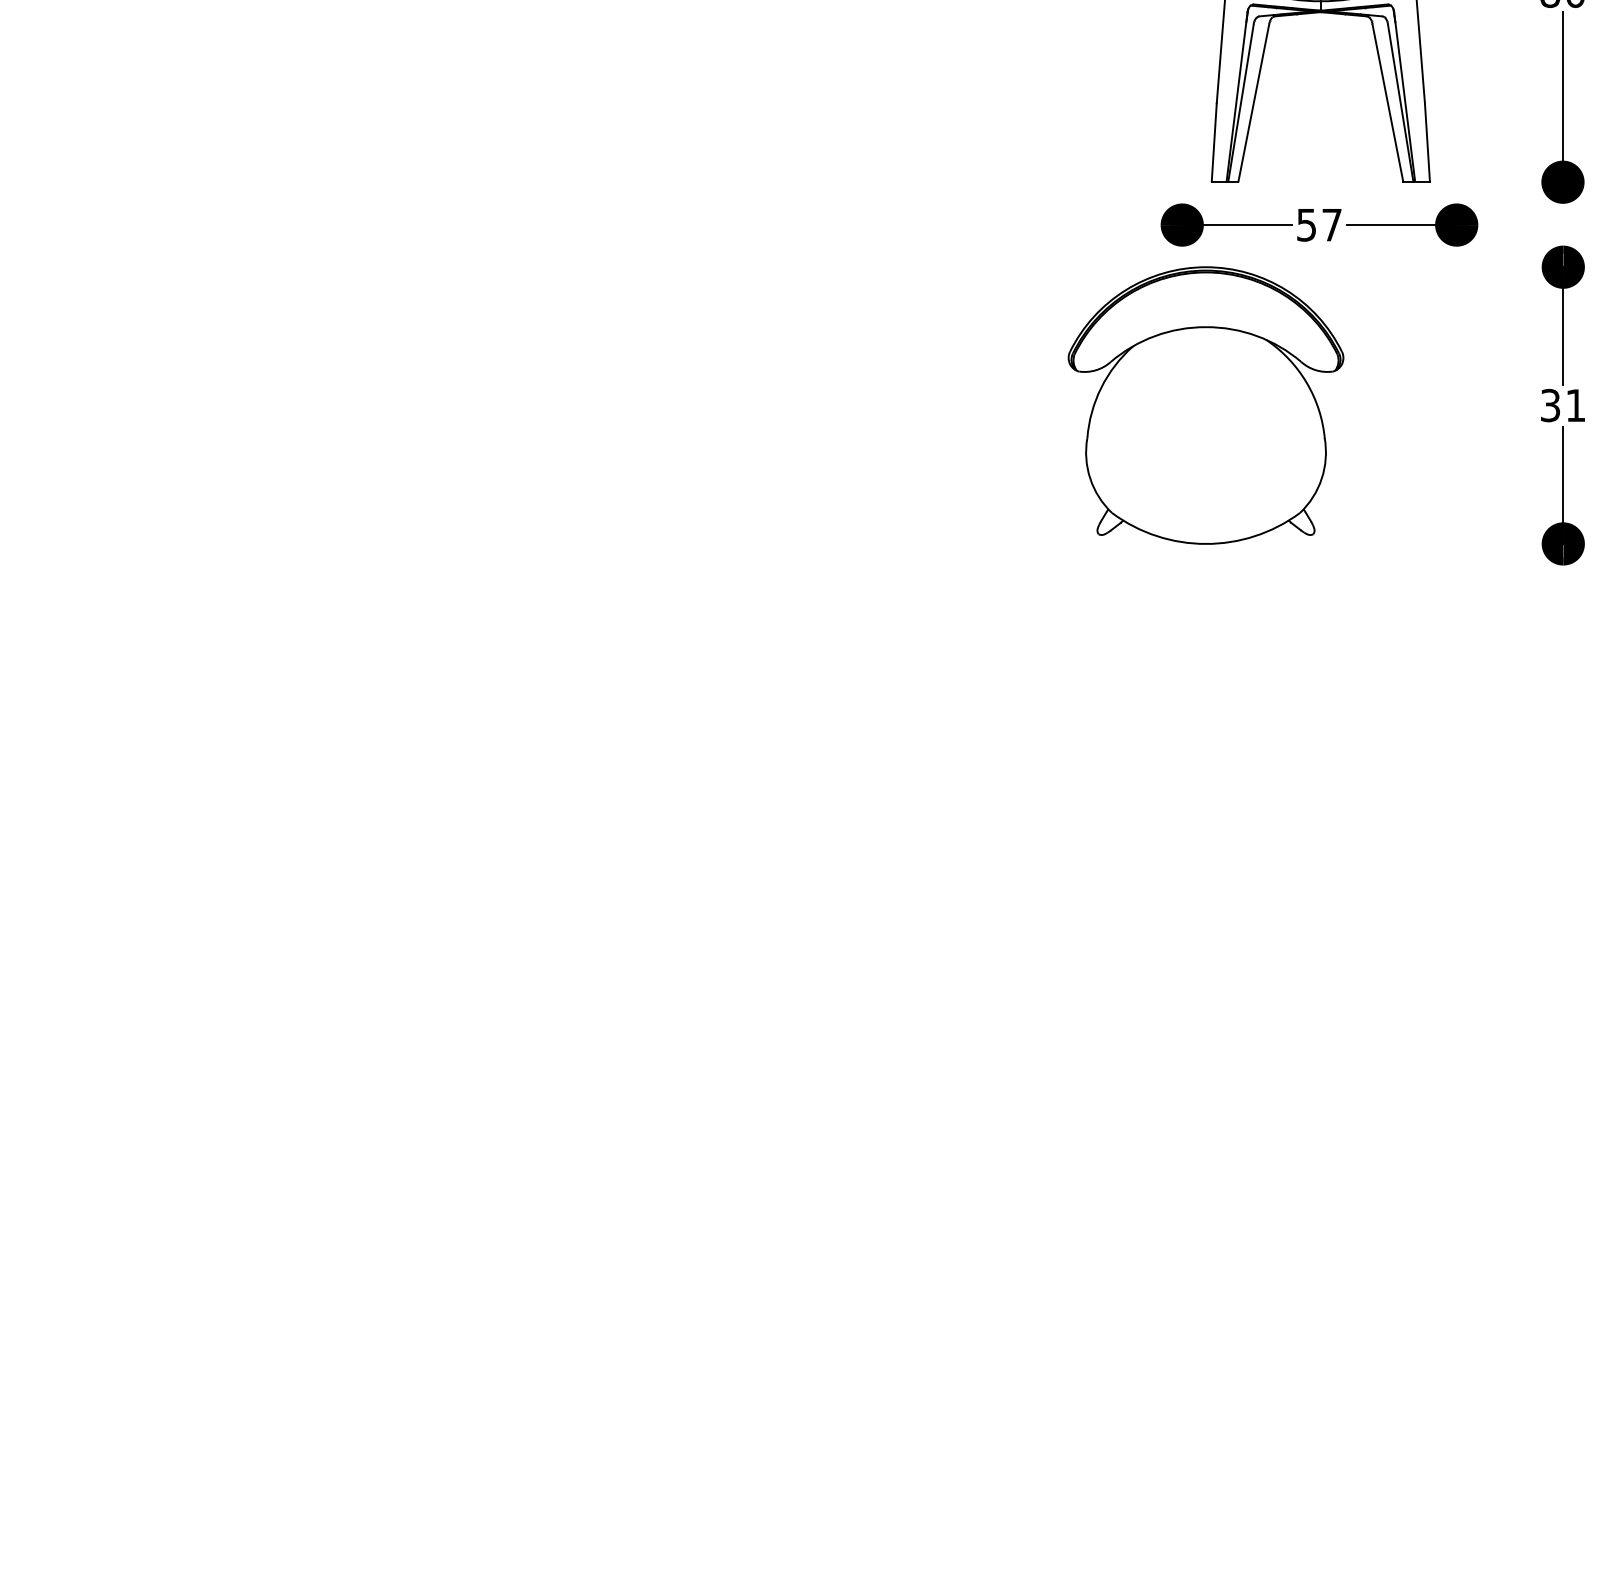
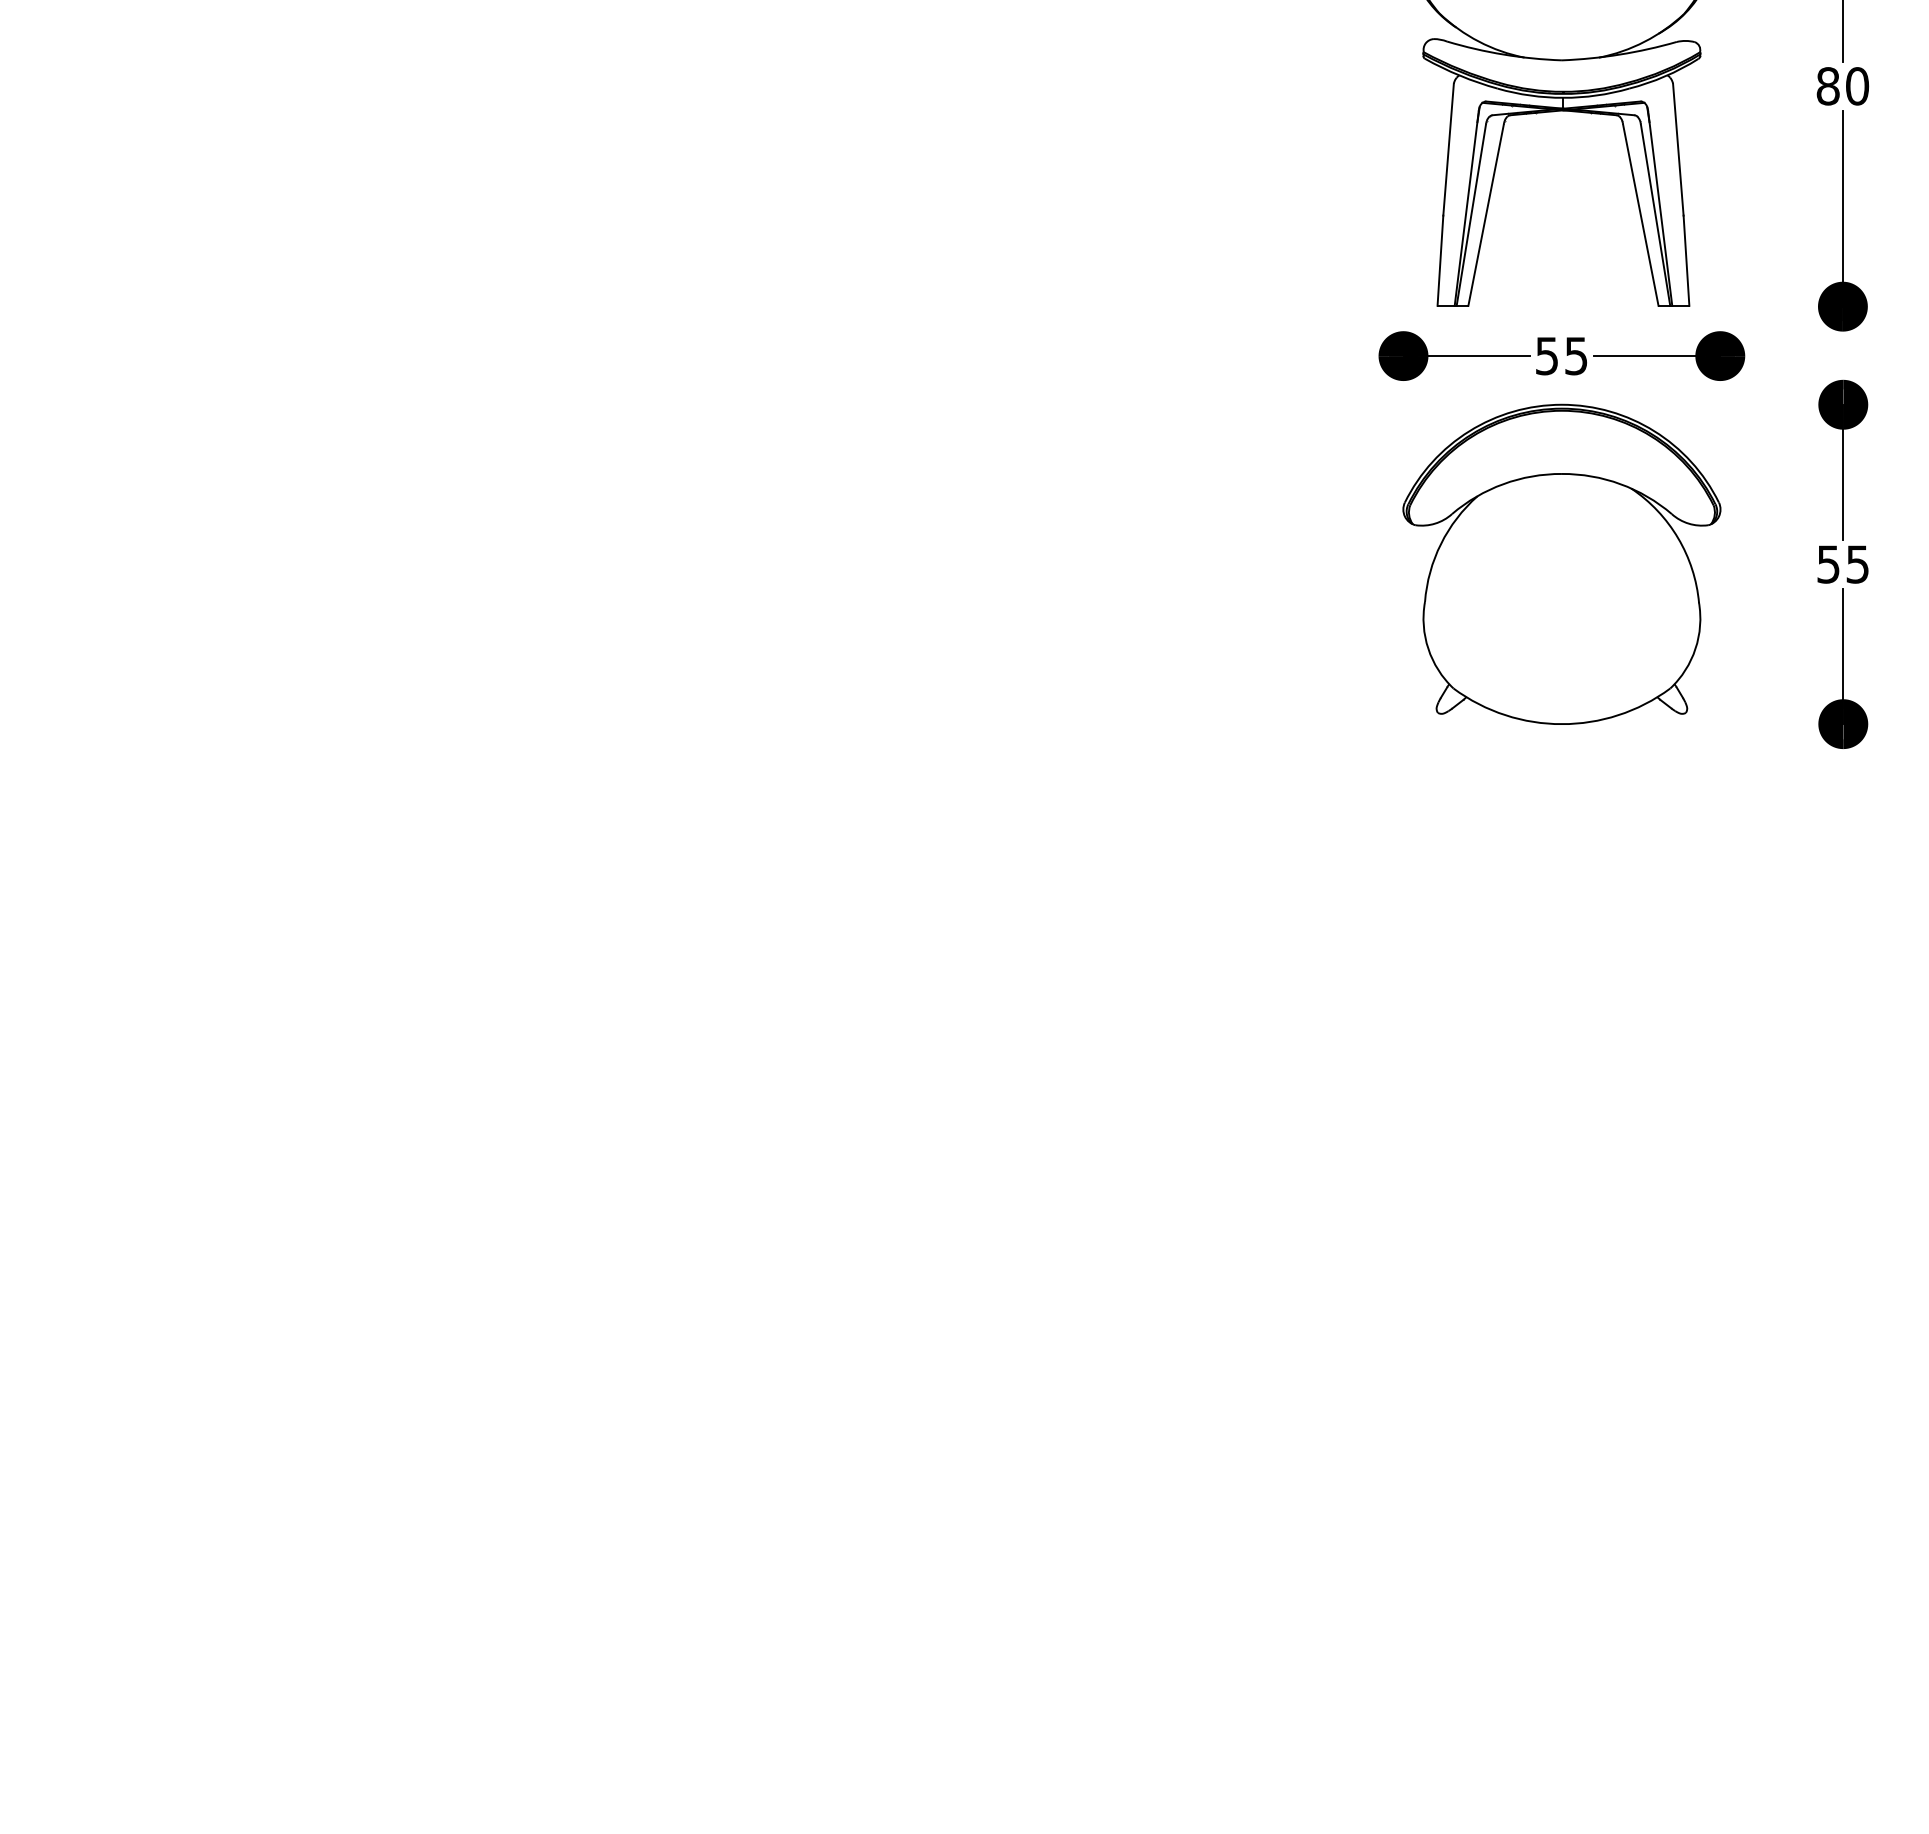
text: (1332, 225) -> (1576, 356), 57 -> 55
part: (1205, 404) -> (1561, 563), moved
text: (1563, 405) -> (1843, 564), 31 -> 55

